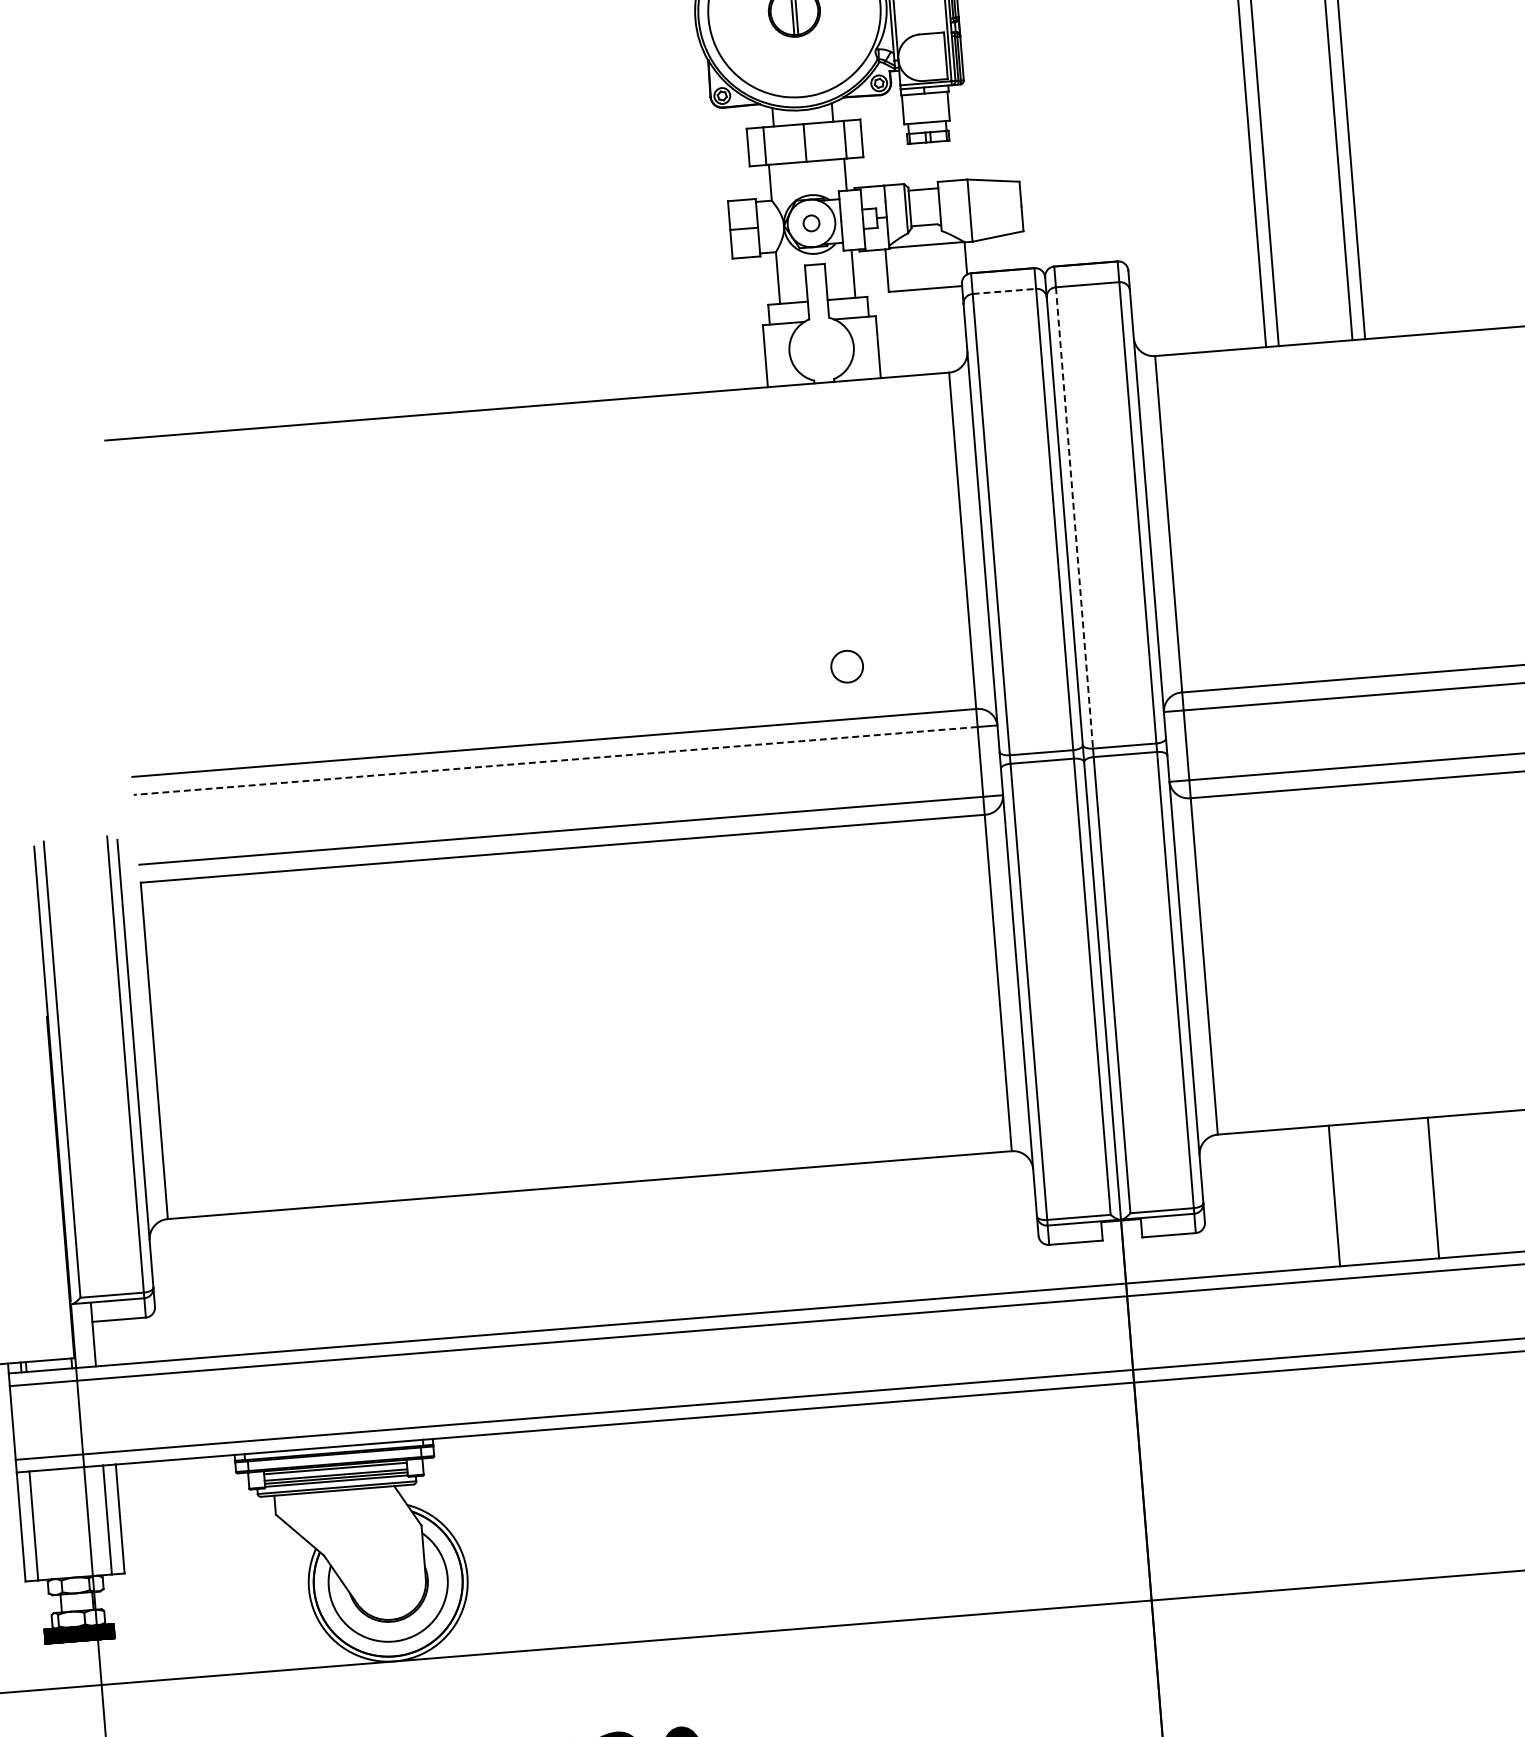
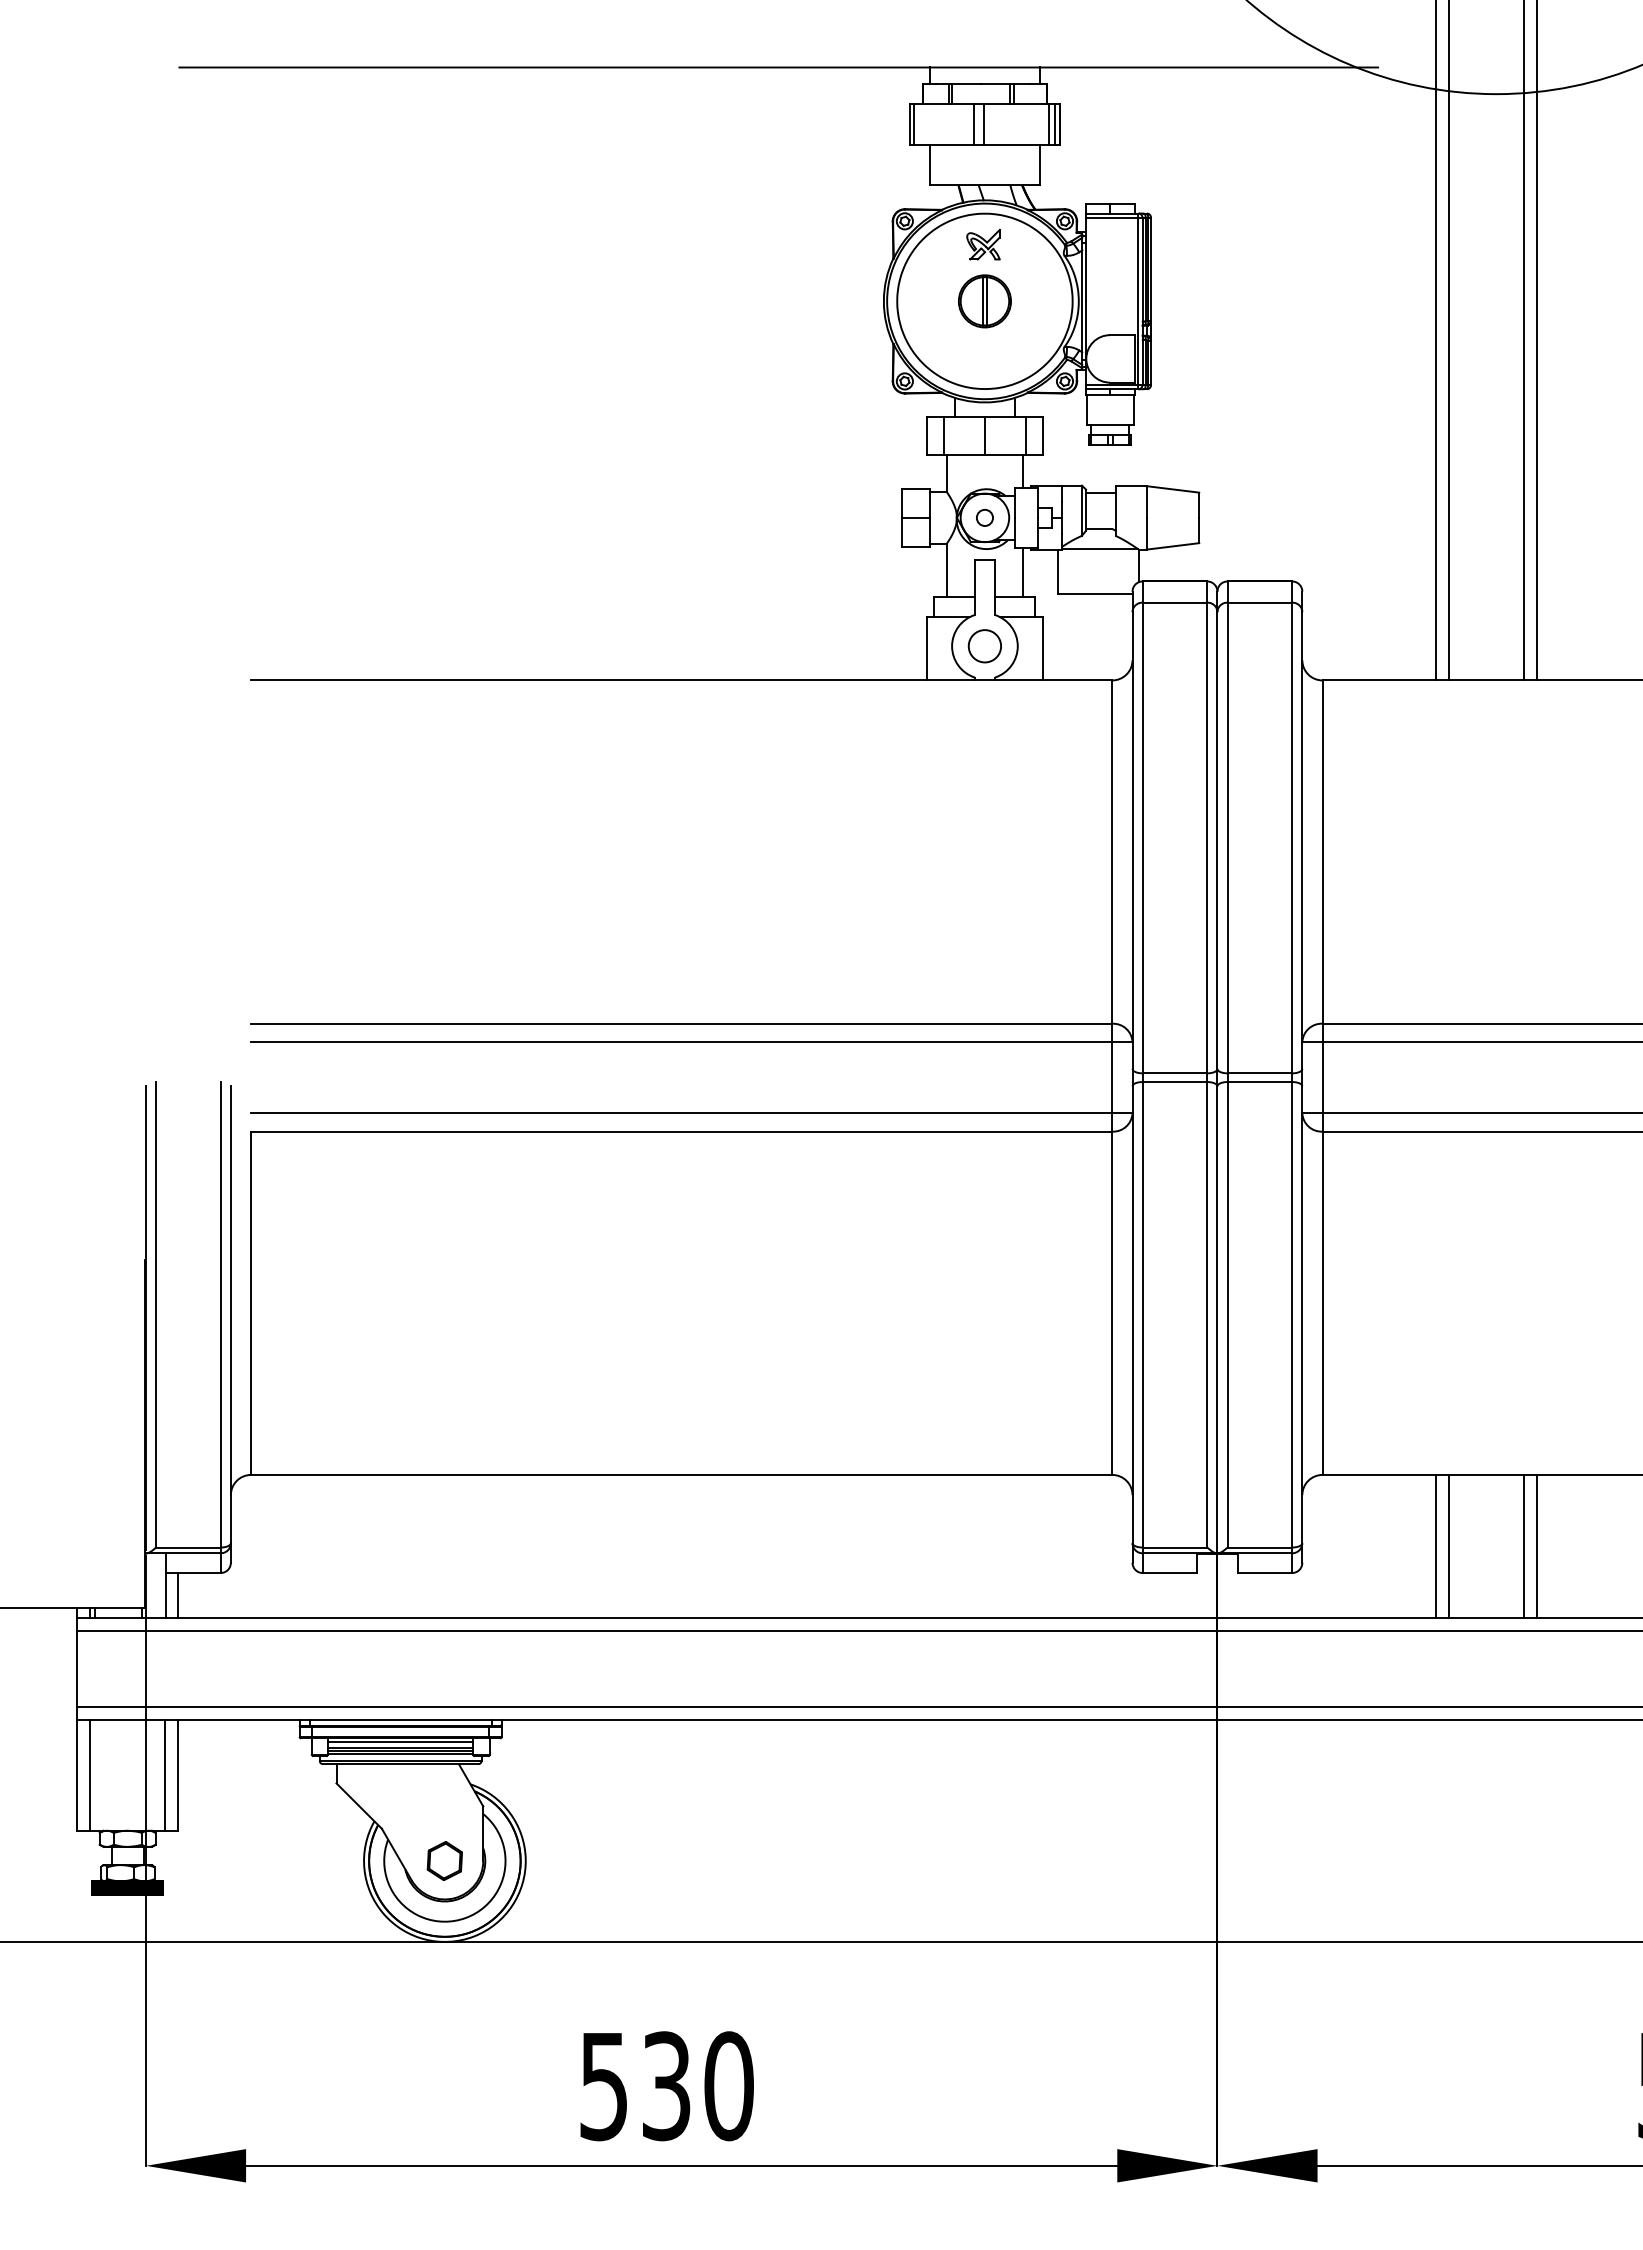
line: (1004, 291) -> (1175, 602), dashed -> solid
line: (1074, 518) -> (1227, 838), dashed -> solid
circle: (846, 666) -> (984, 646), moved
line: (555, 761) -> (681, 1042), dashed -> solid
line: (1420, 1188) -> (1523, 1546), added
line: (1346, 1194) -> (1448, 1546), added
line: (106, 1342) -> (178, 1595), added
part: (387, 1581) -> (444, 1860), added

